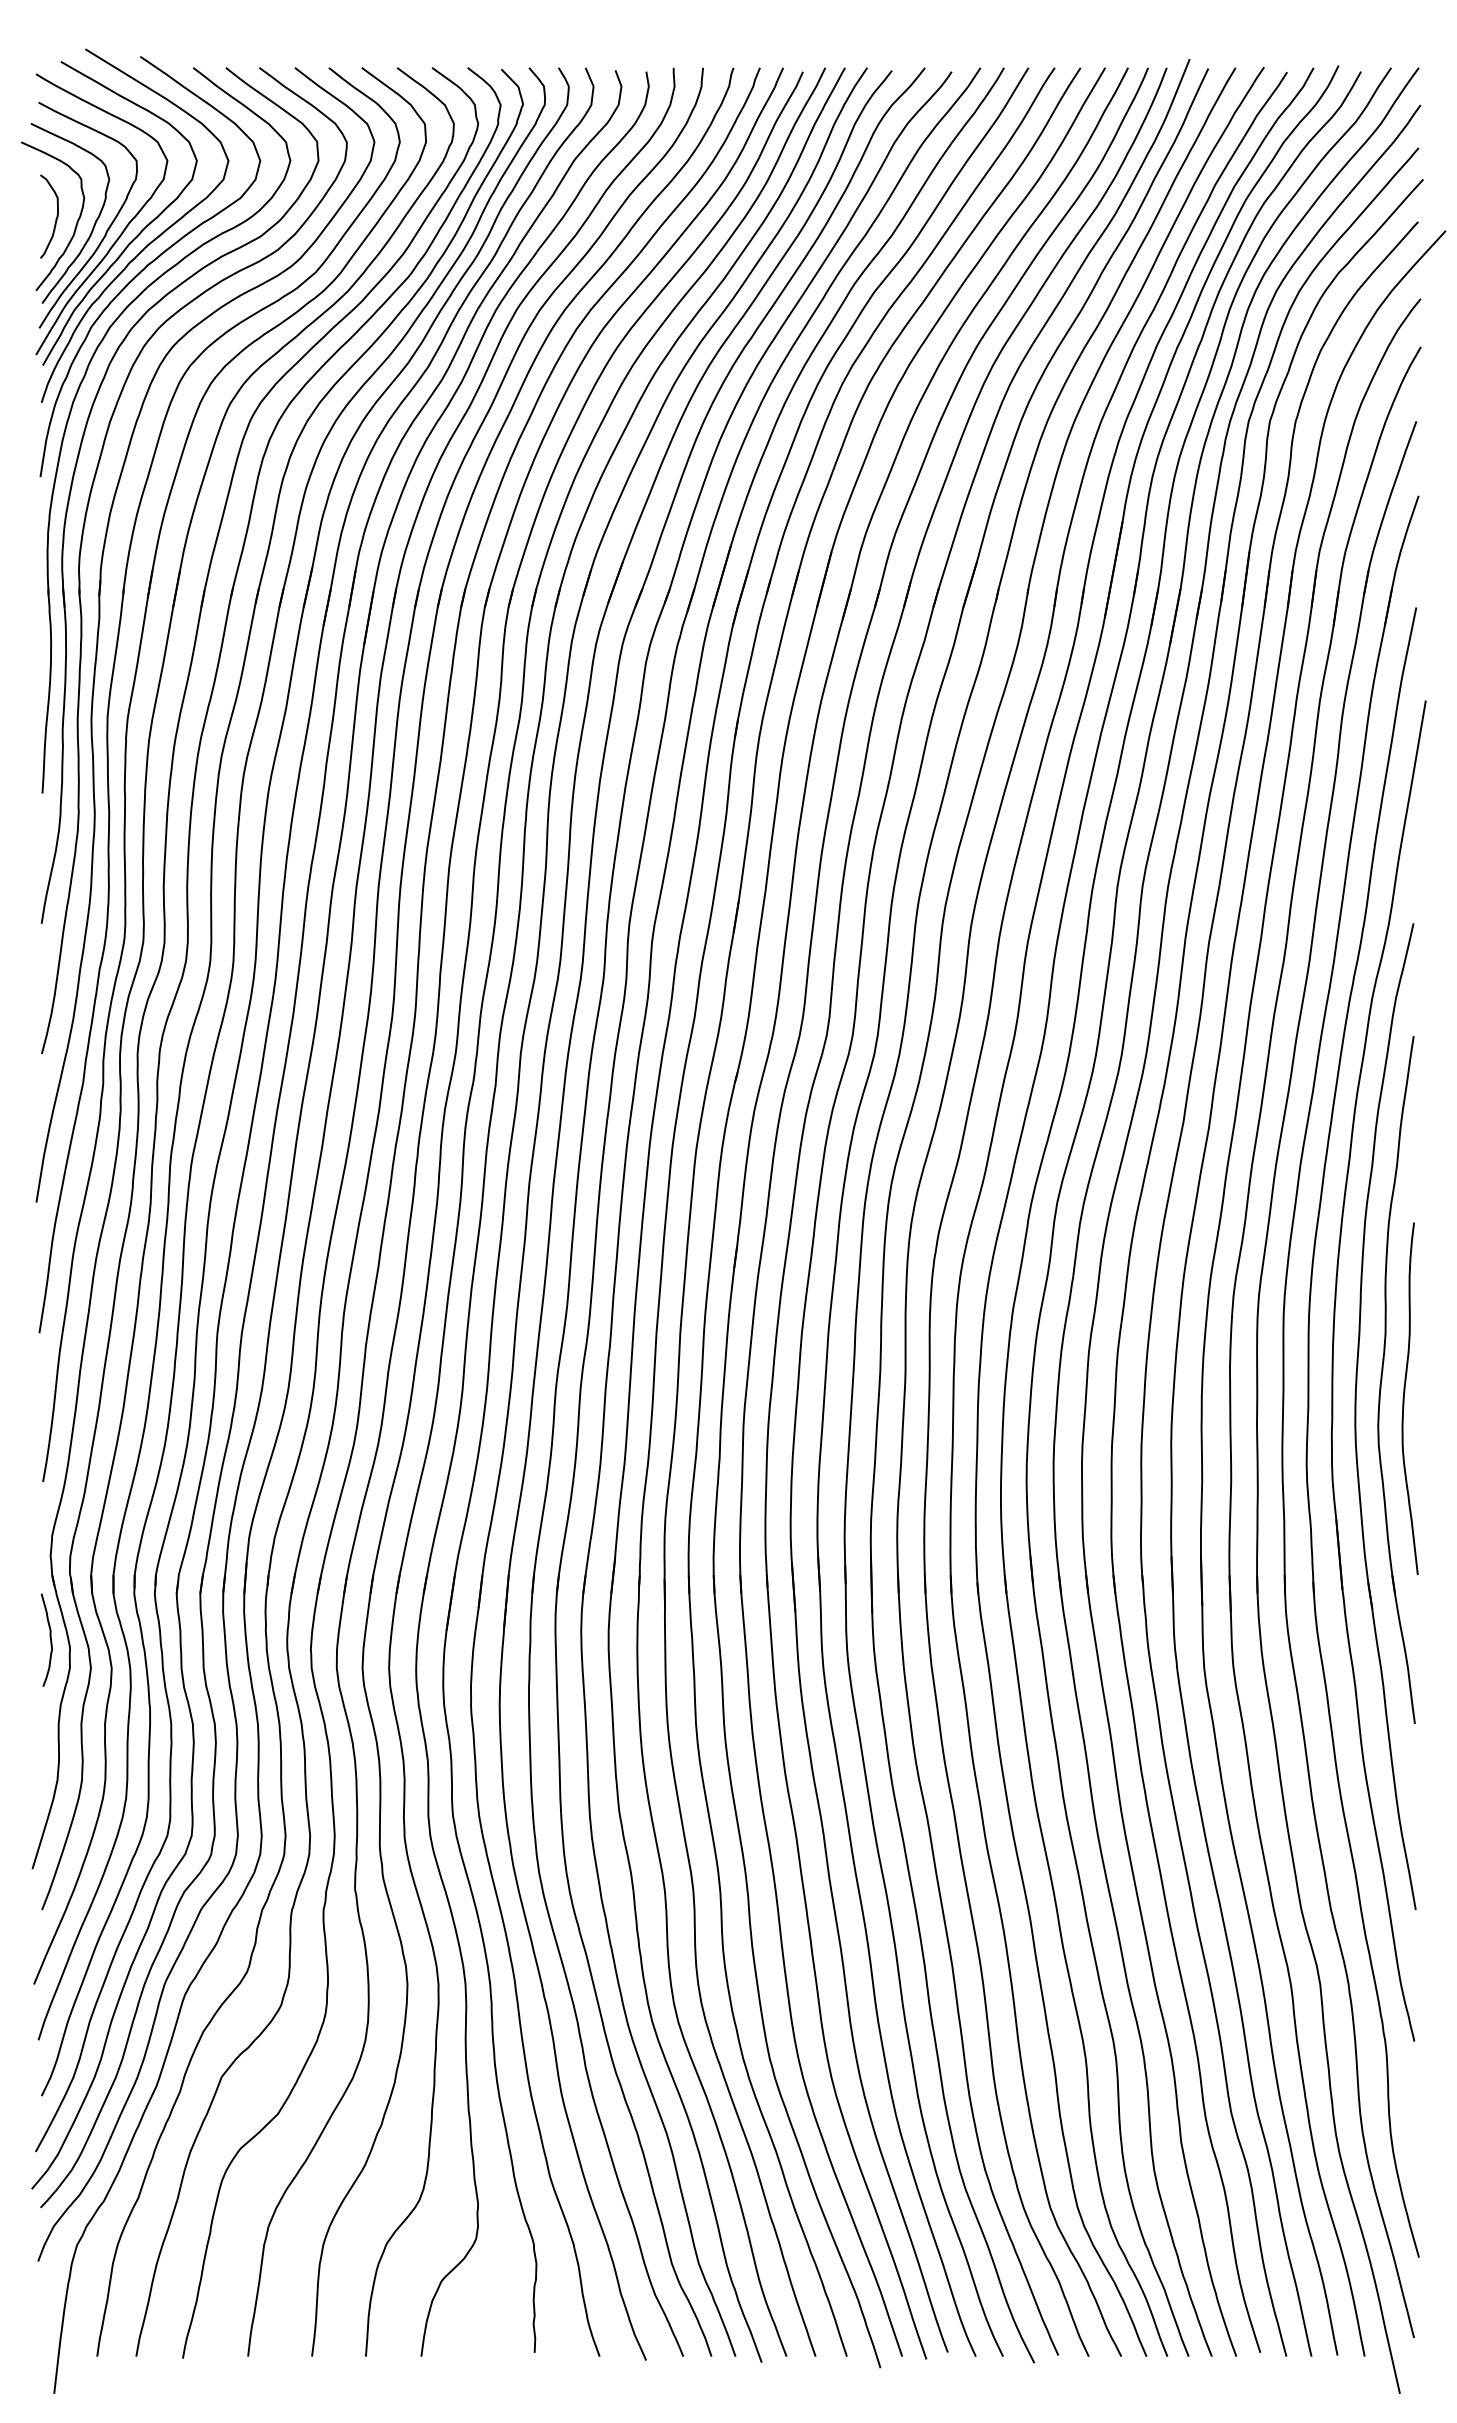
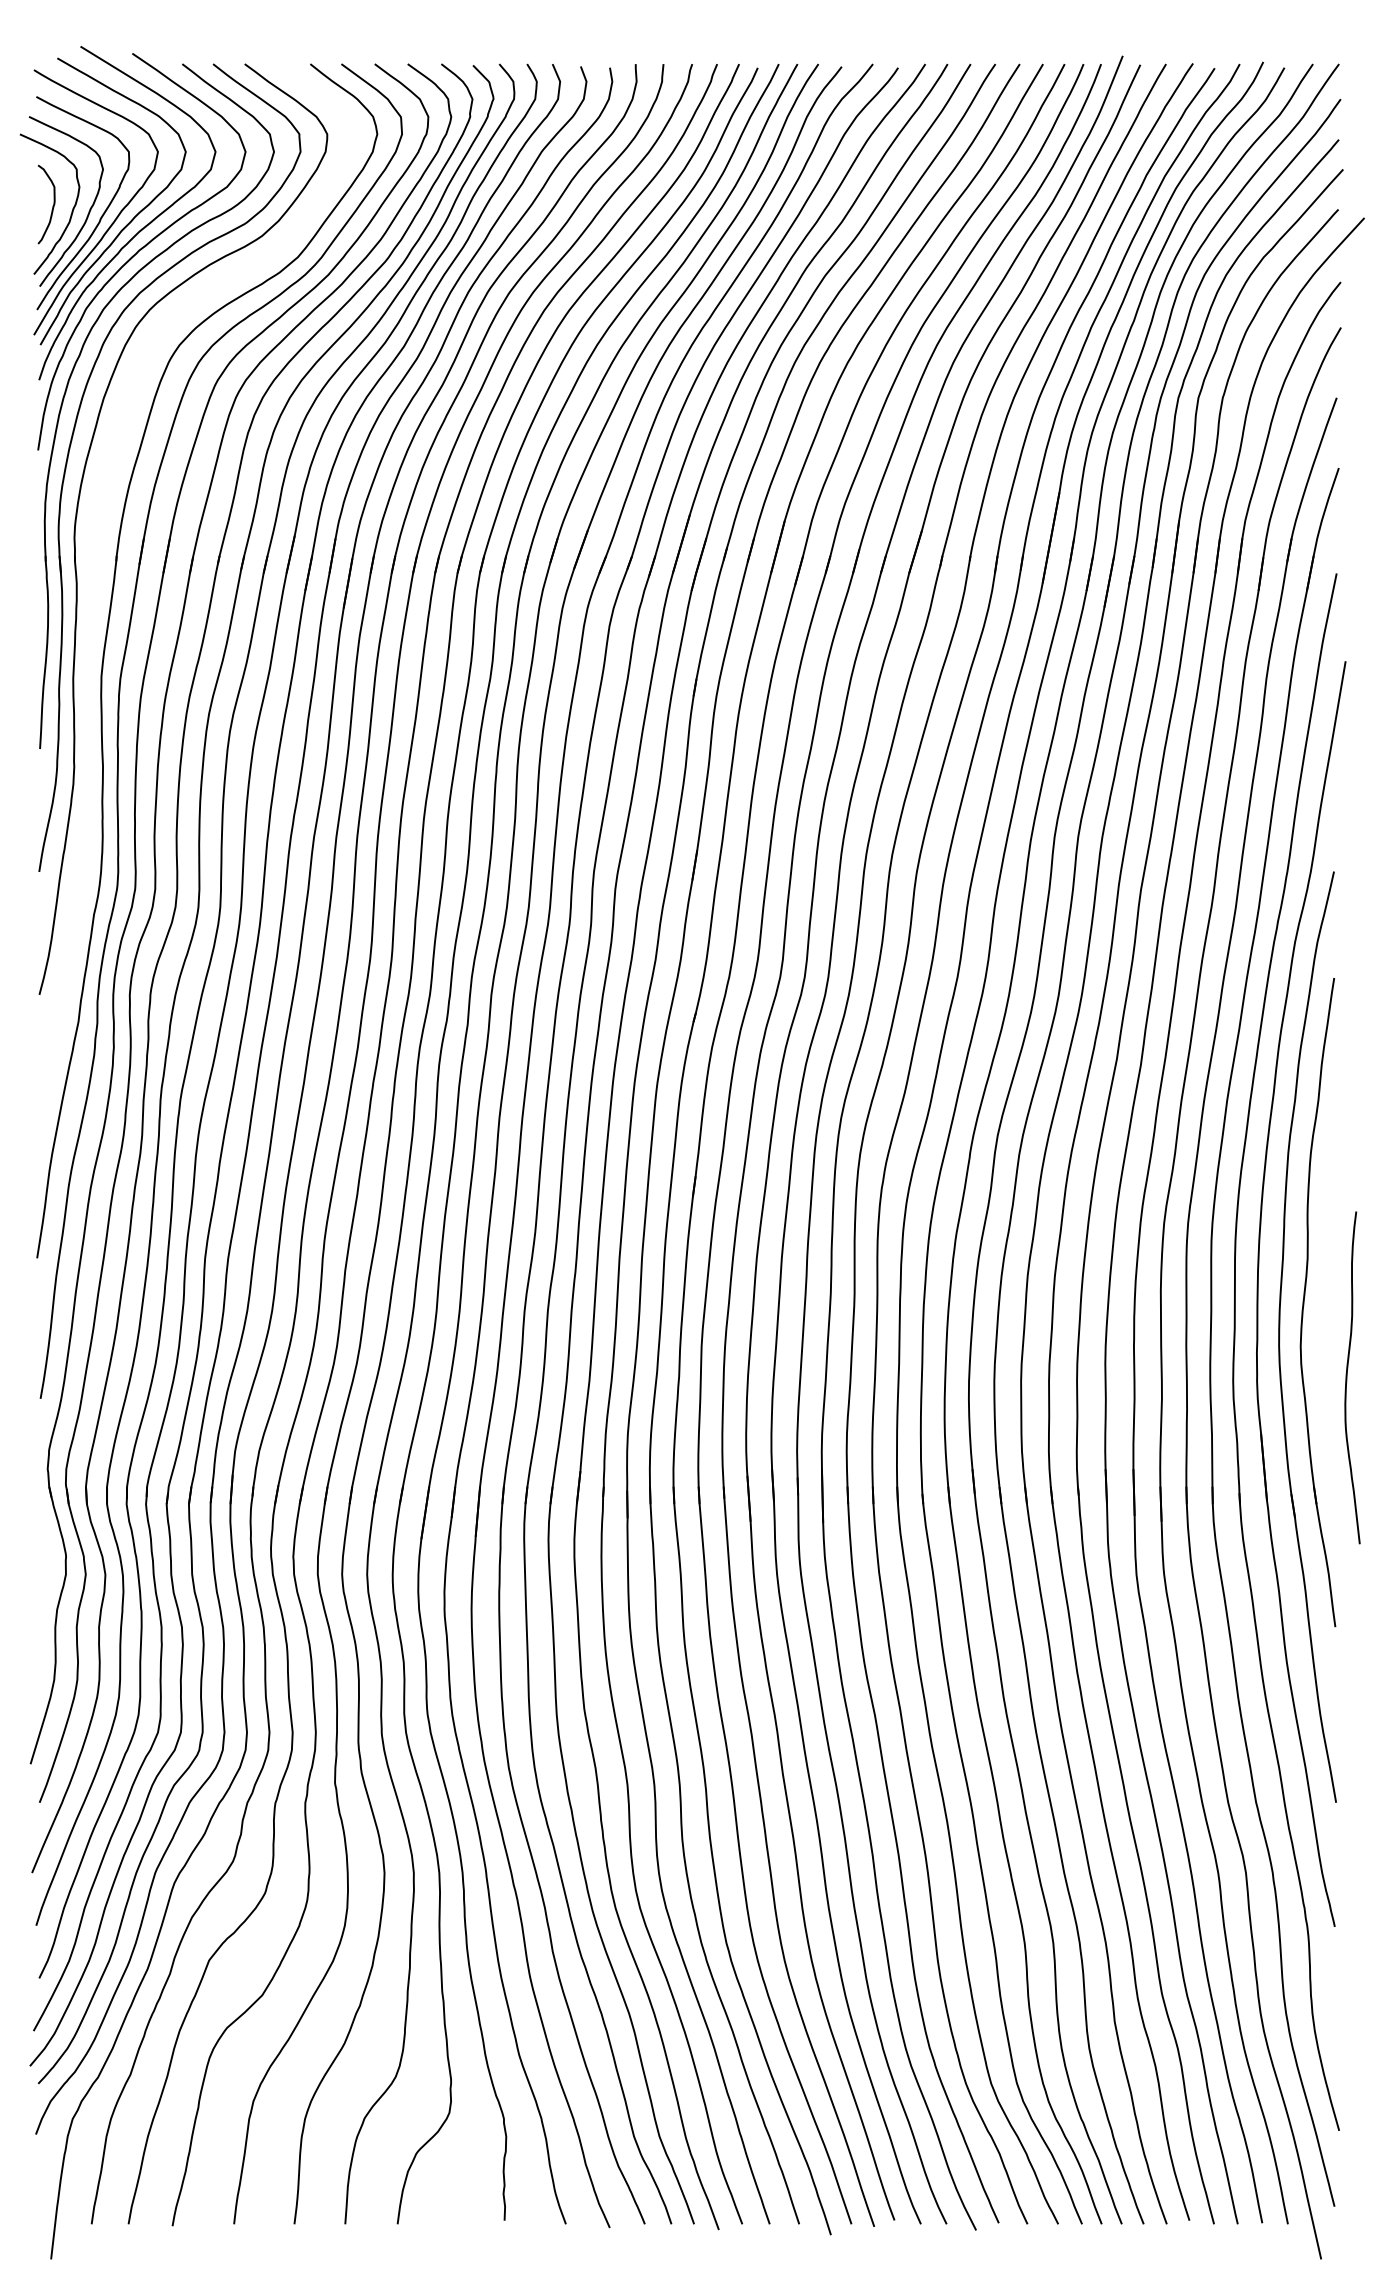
part: (100, 620) -> (94, 585), removed
curve: (1404, 1398) -> (1347, 1377), moved
curve: (49, 1637) -> (46, 1545), removed

